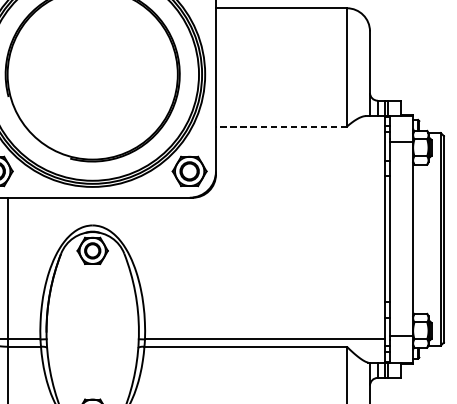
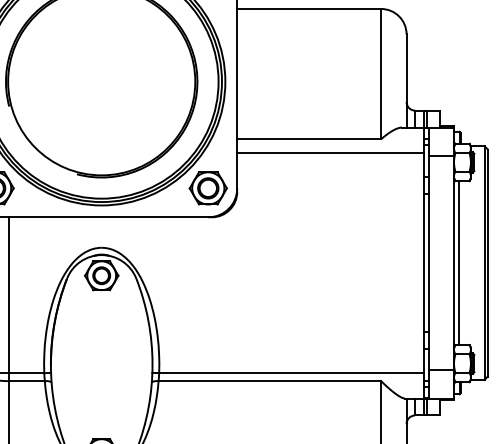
line: (281, 126) -> (309, 139), dashed -> solid
line: (300, 138) -> (330, 152), added
line: (418, 239) -> (459, 263), added

